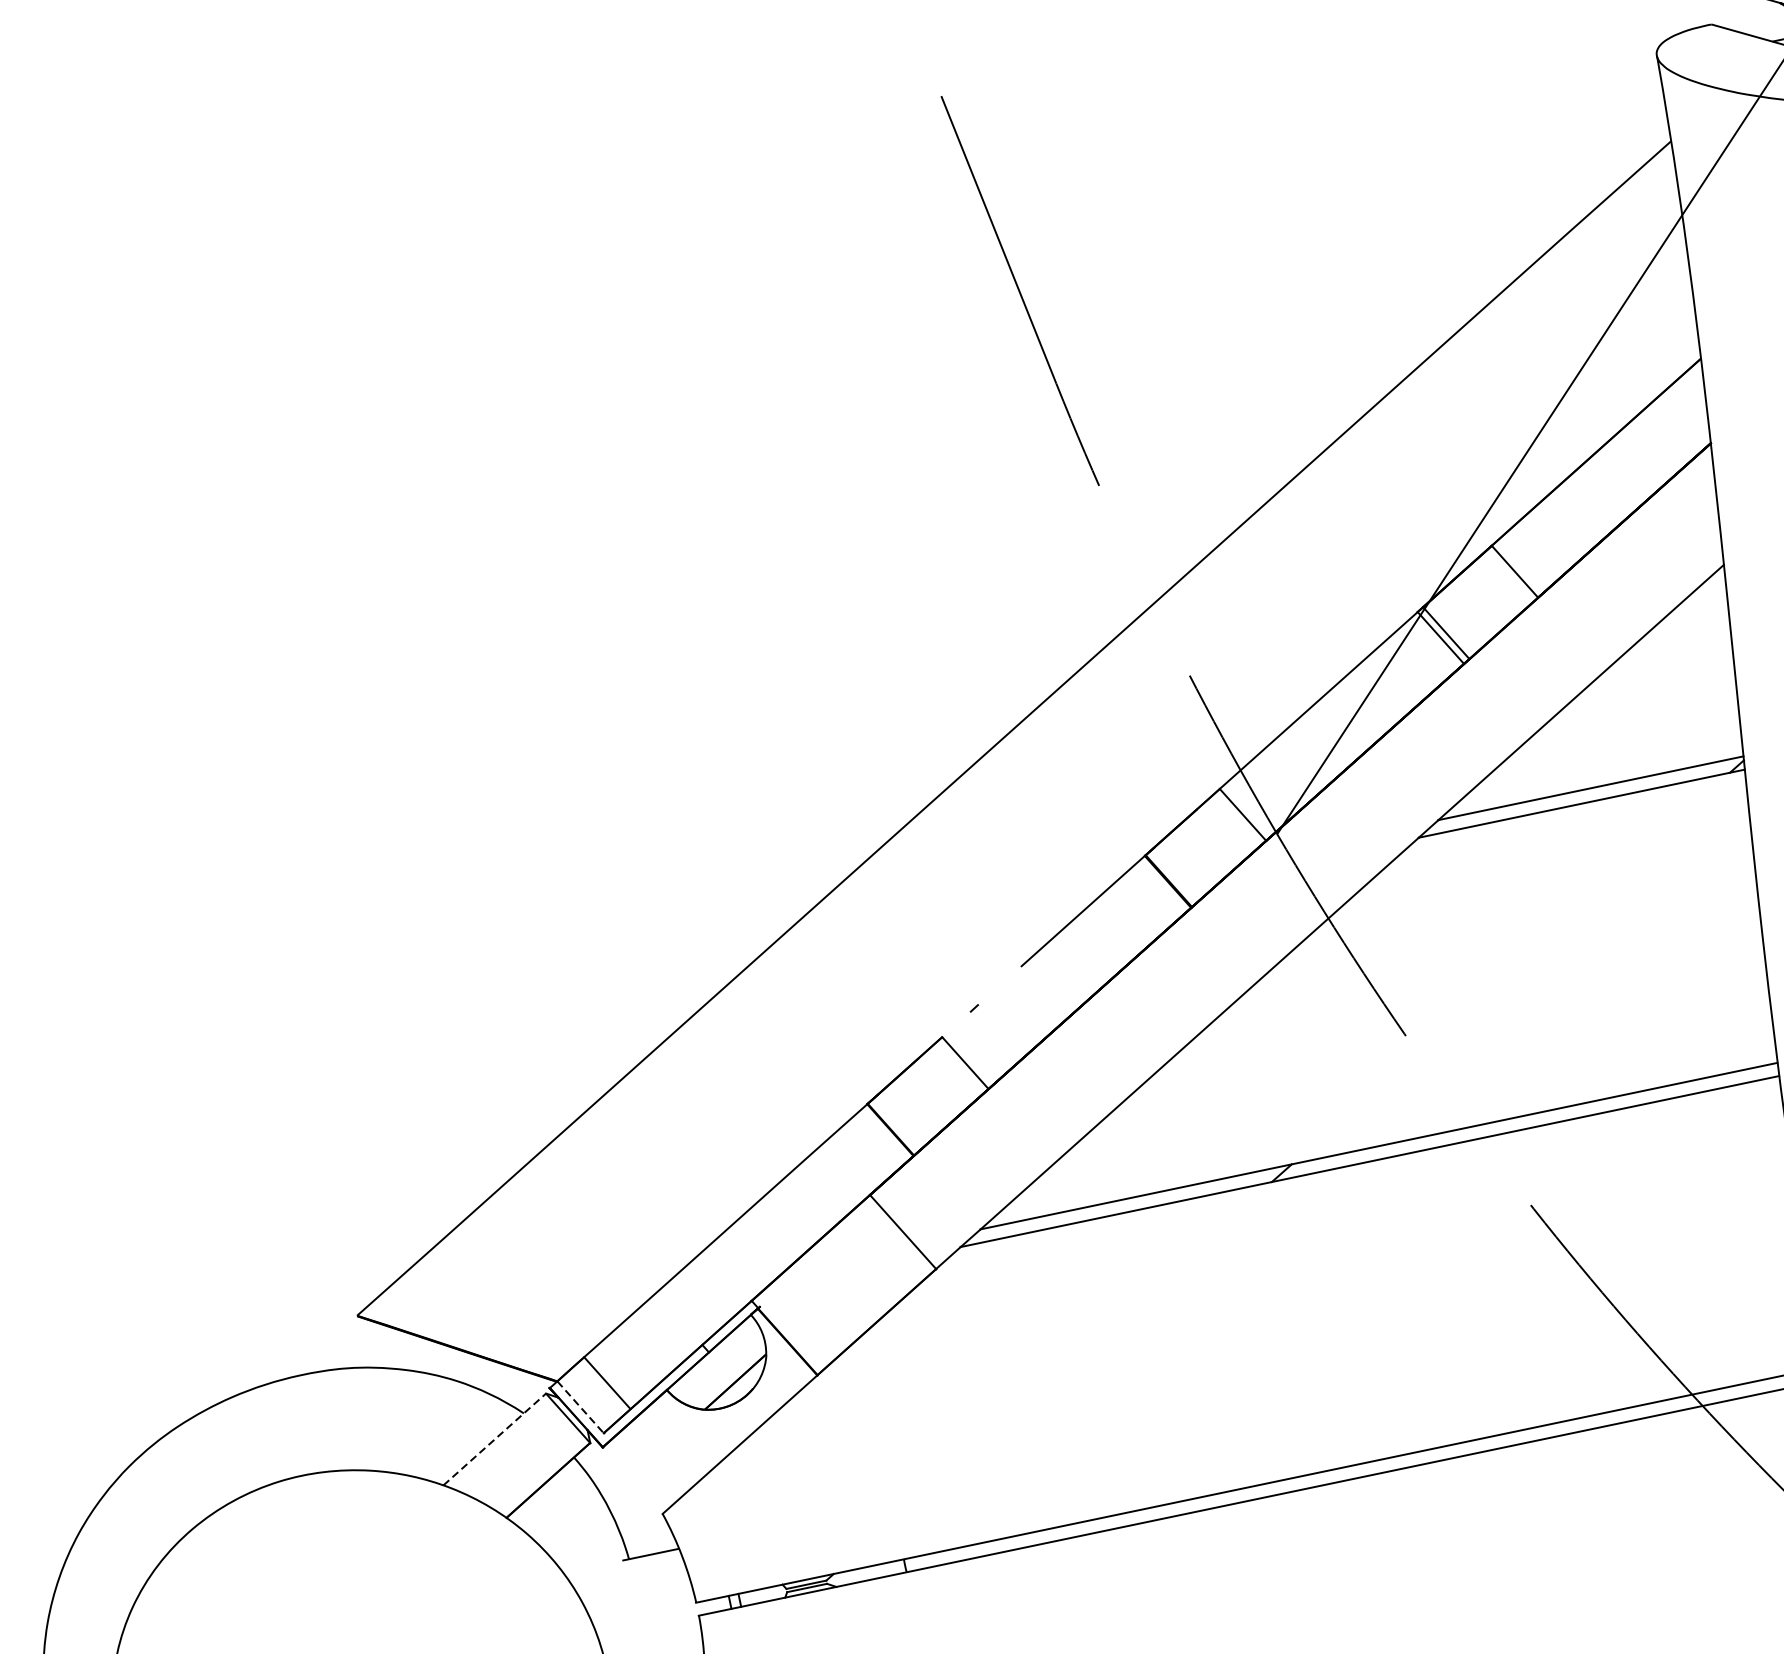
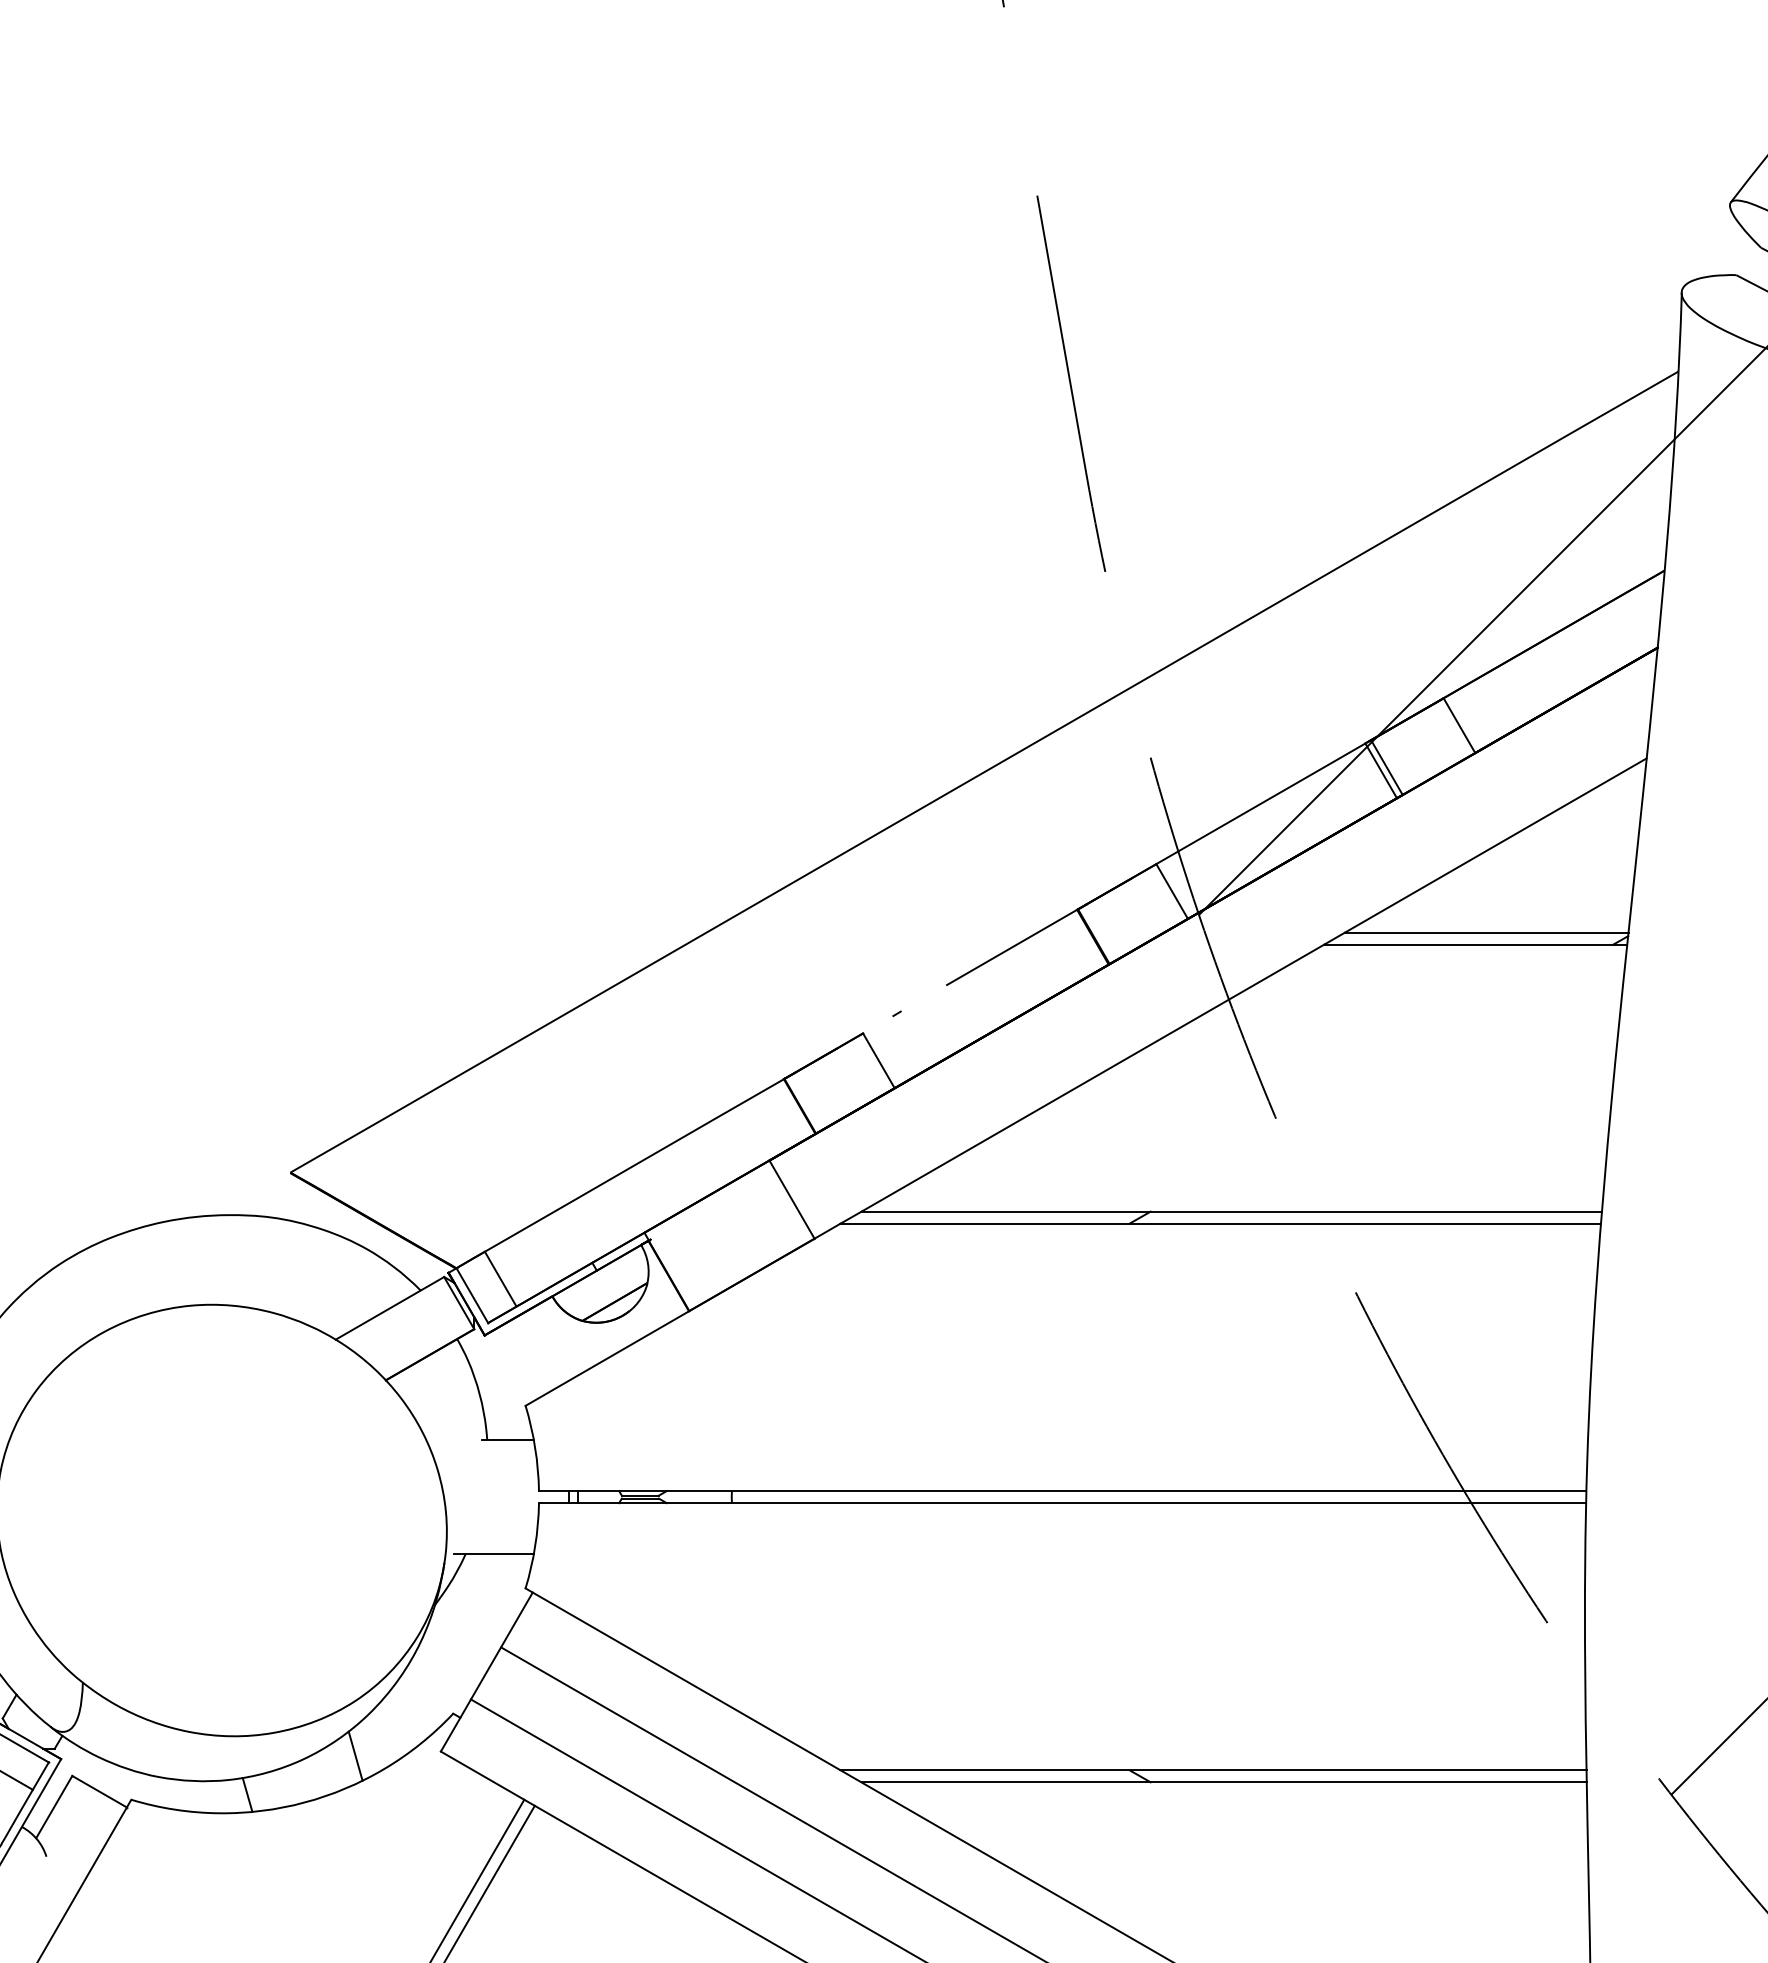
line: (580, 1407) -> (472, 1295), dashed -> solid
line: (495, 1439) -> (390, 1308), dashed -> solid

